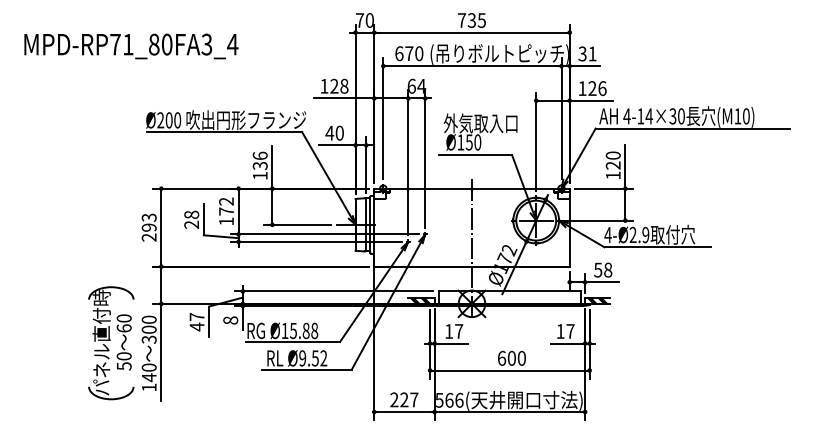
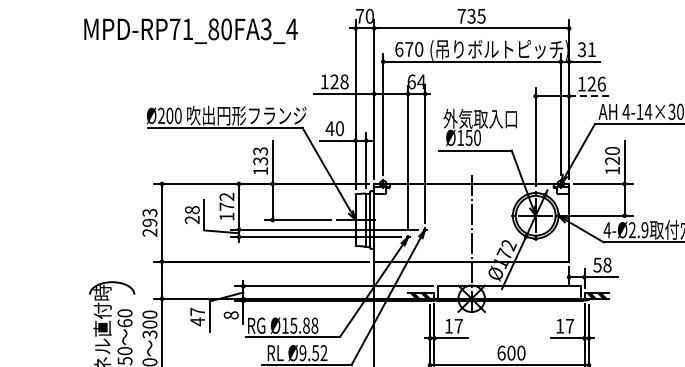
text: (131, 46) -> (191, 31), moved
line: (591, 100) -> (590, 96), solid -> dashed
text: (259, 155) -> (259, 150), 136 -> 133

